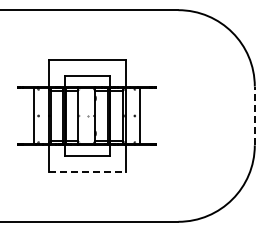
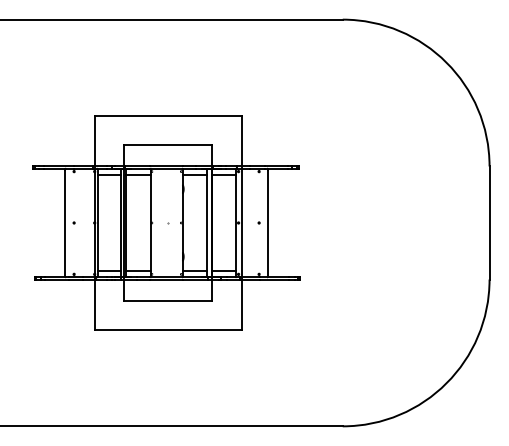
line: (254, 115) -> (488, 222), dashed -> solid
line: (88, 171) -> (169, 329), dashed -> solid

